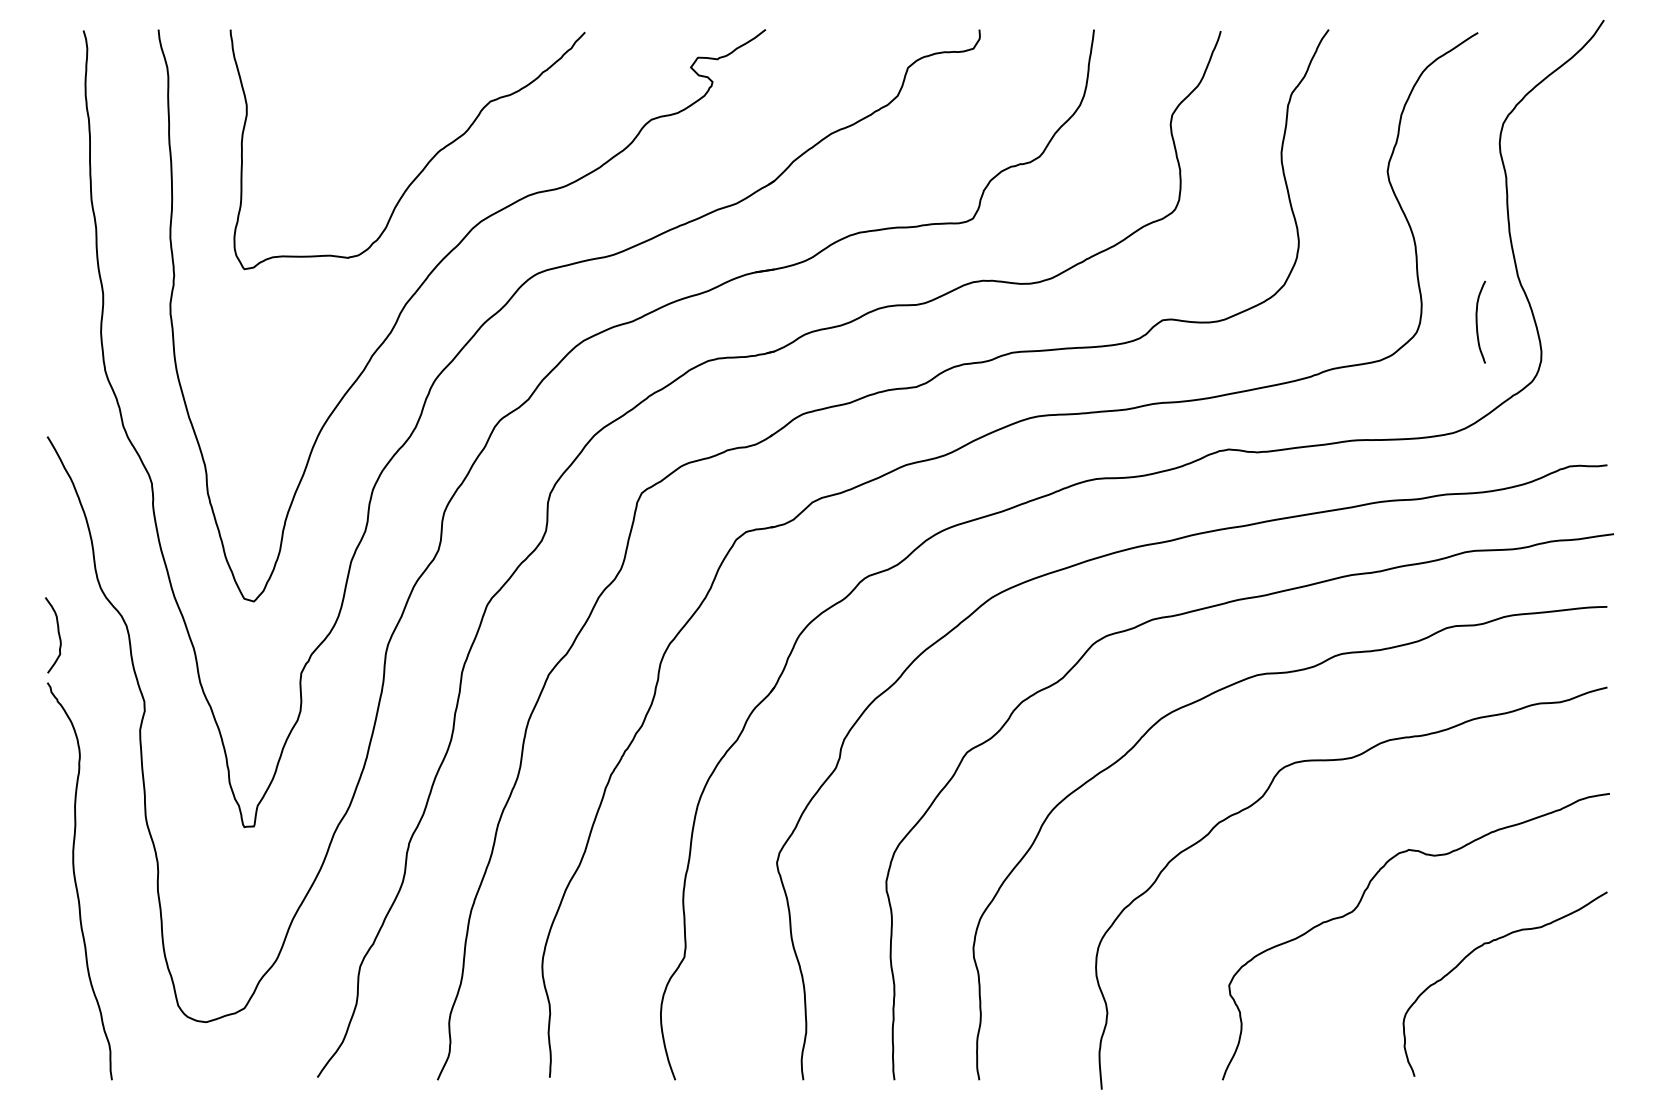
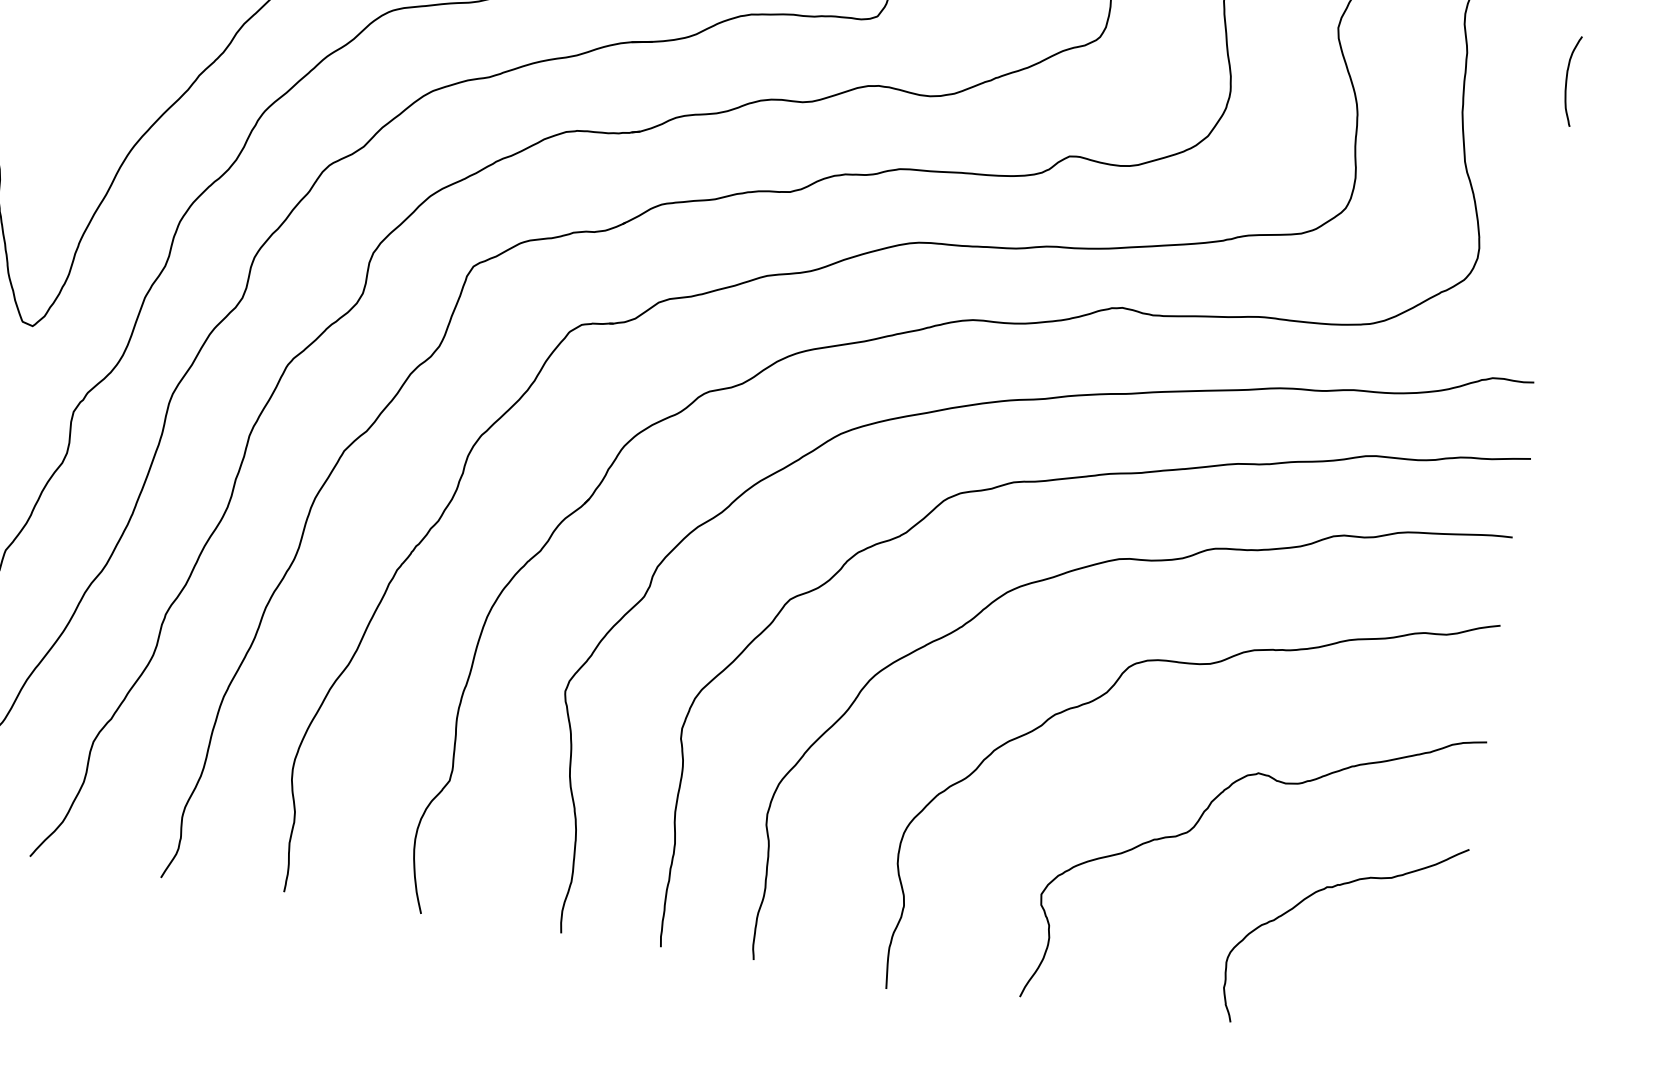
curve: (1477, 321) -> (1567, 79), moved

